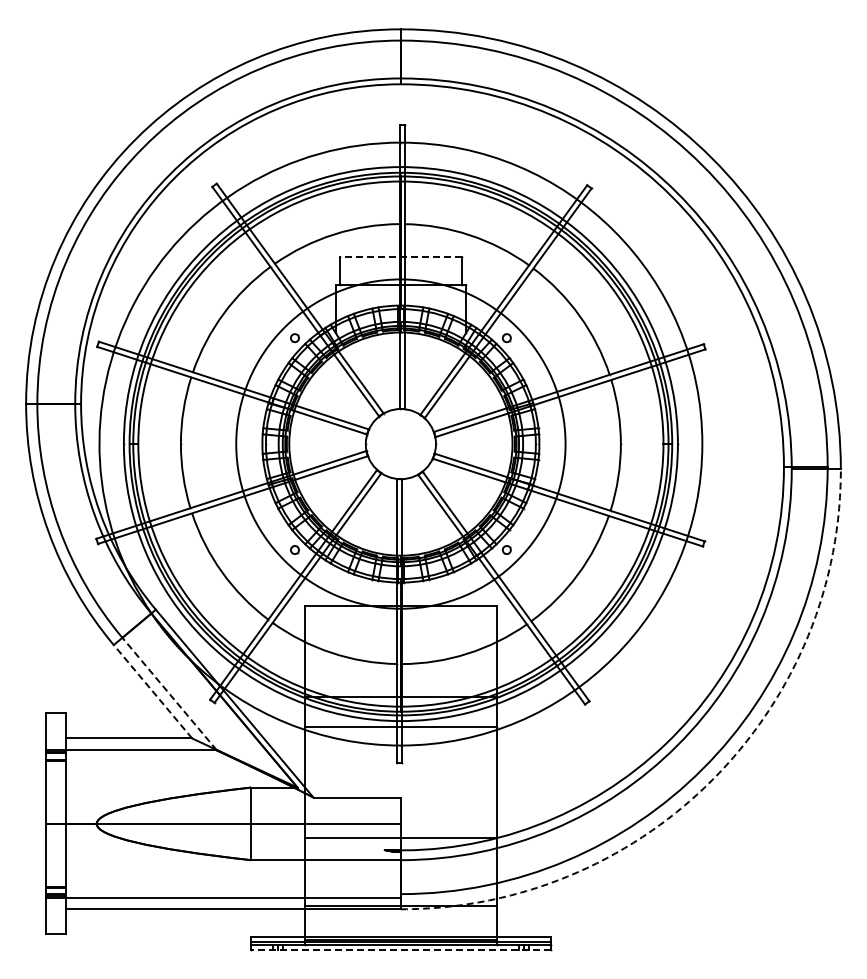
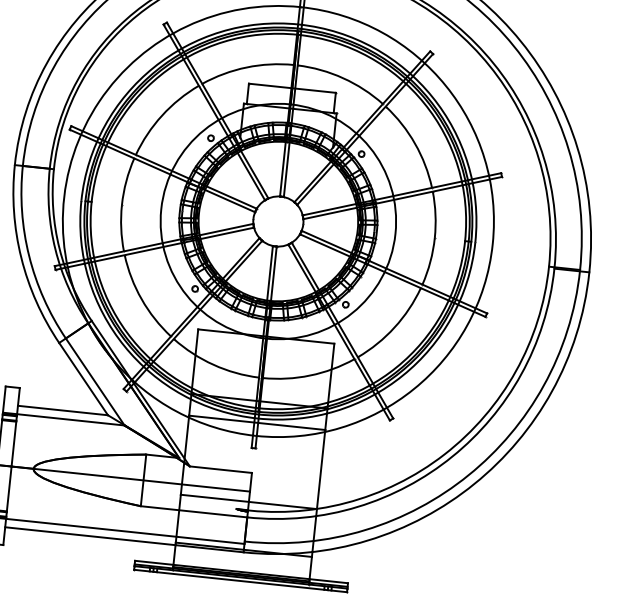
line: (400, 256) -> (292, 88), dashed -> solid
line: (153, 691) -> (83, 378), dashed -> solid
line: (169, 693) -> (95, 381), dashed -> solid
arc: (712, 780) -> (474, 484), dashed -> solid
line: (400, 949) -> (240, 580), dashed -> solid

